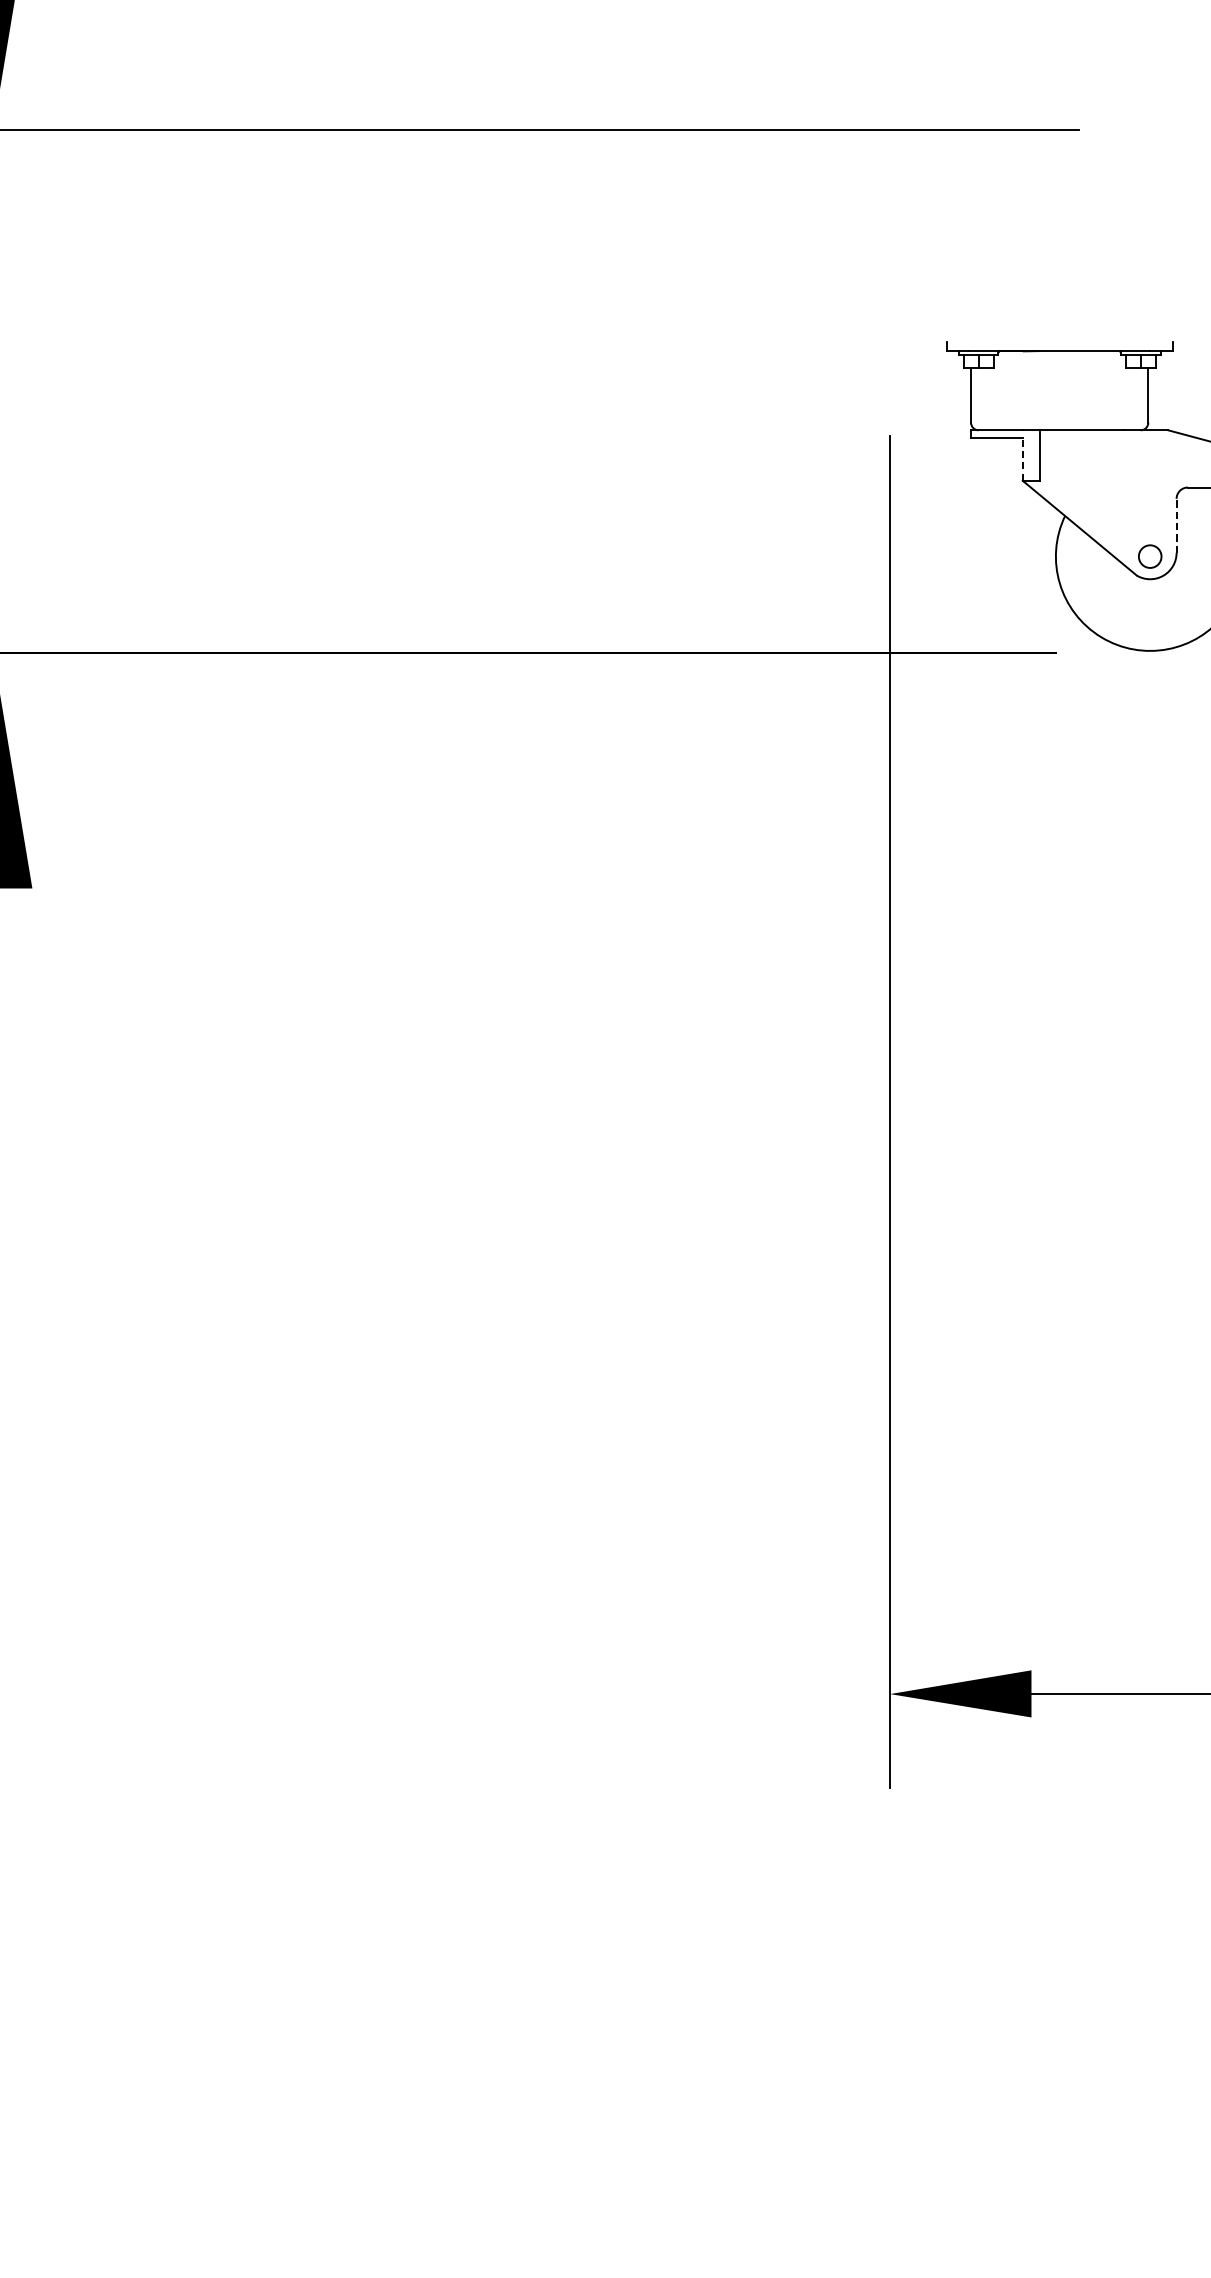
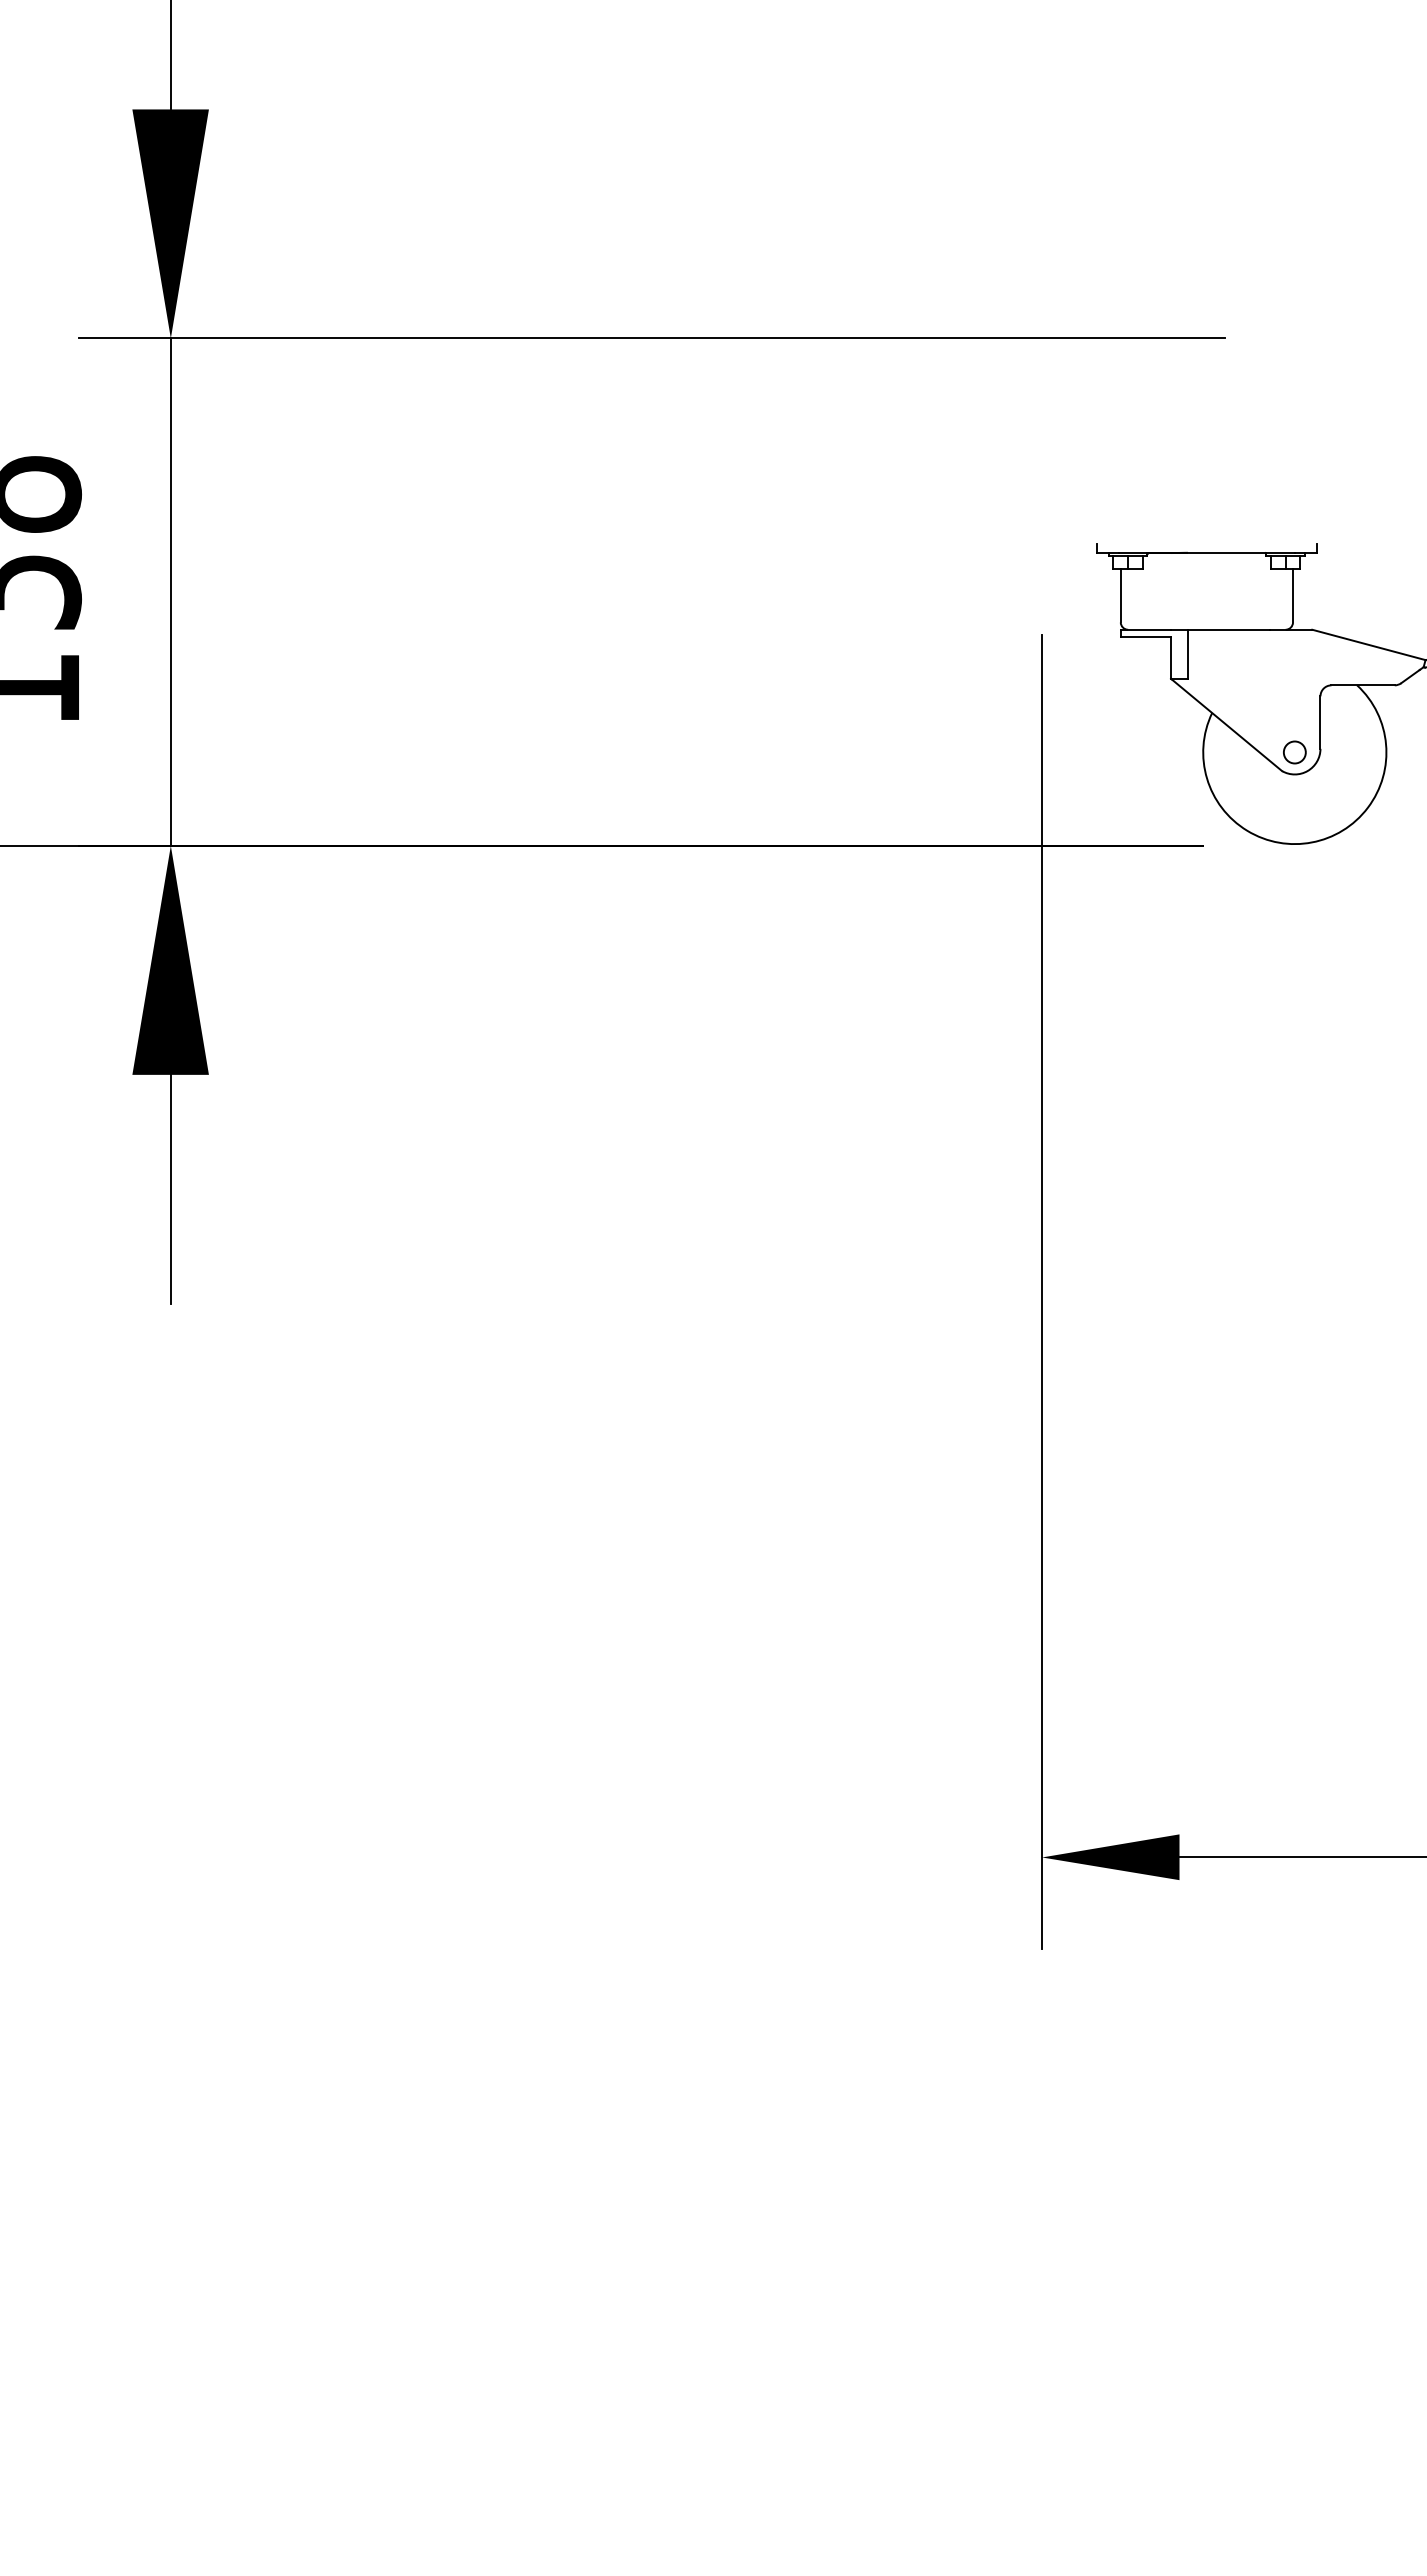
line: (1023, 458) -> (1171, 657), dashed -> solid
line: (1176, 525) -> (1320, 722), dashed -> solid

